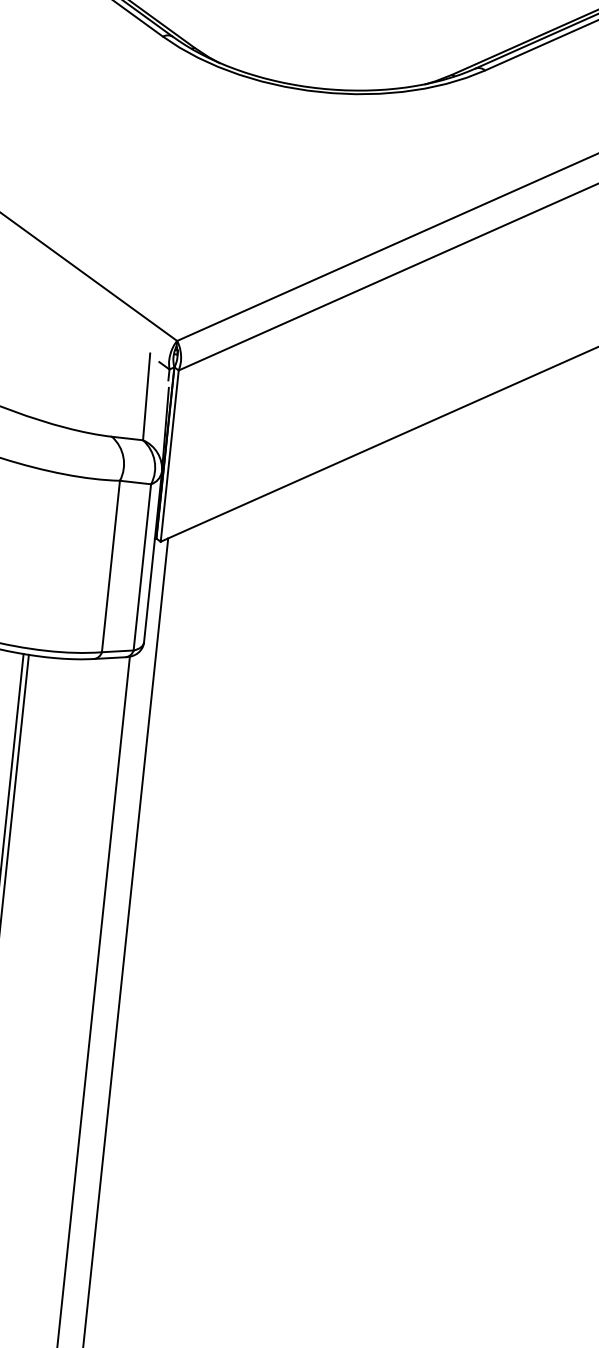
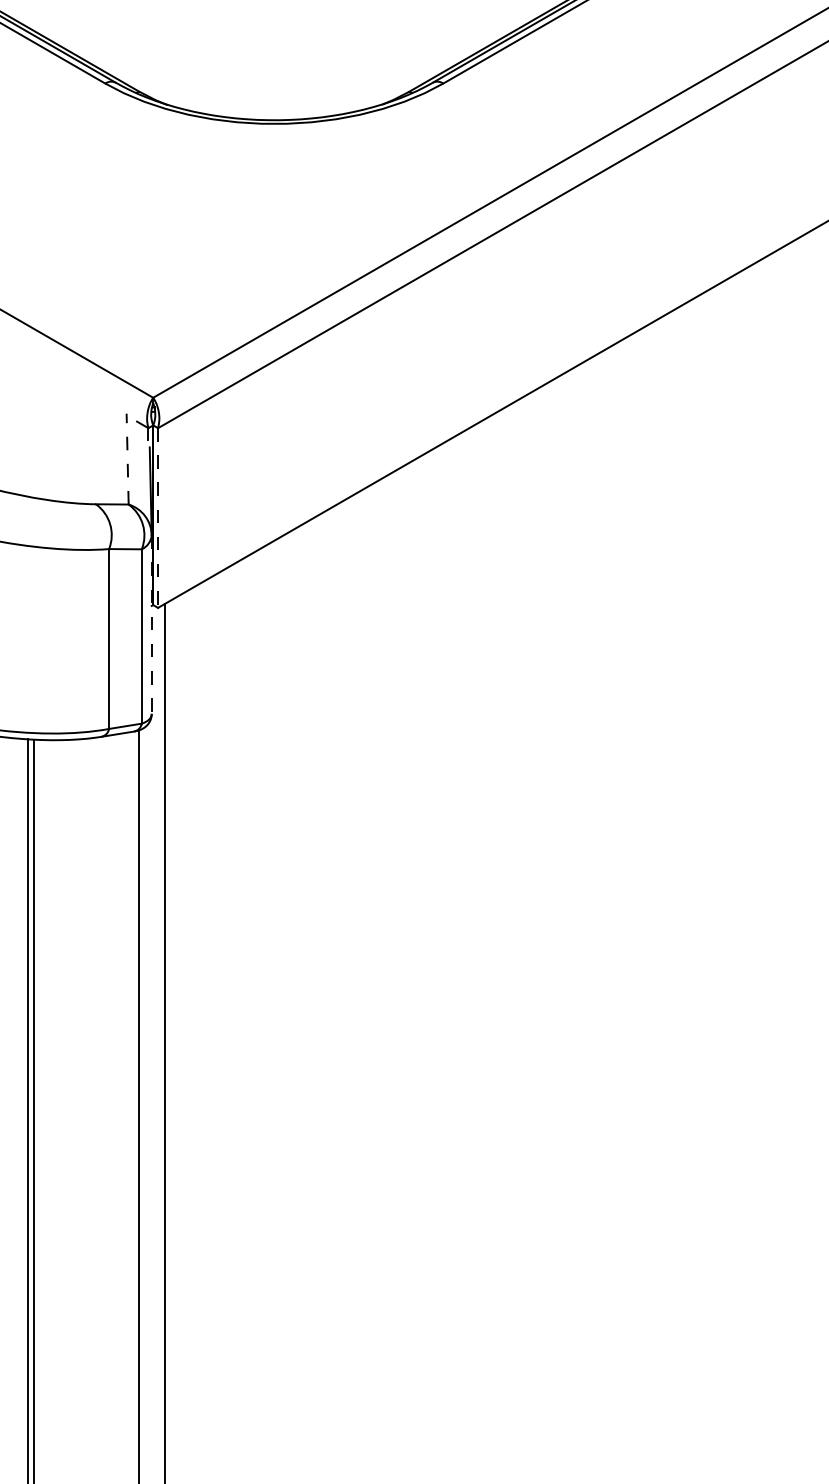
line: (146, 396) -> (127, 458), solid -> dashed
line: (170, 456) -> (158, 518), solid -> dashed
line: (152, 557) -> (151, 625), solid -> dashed

